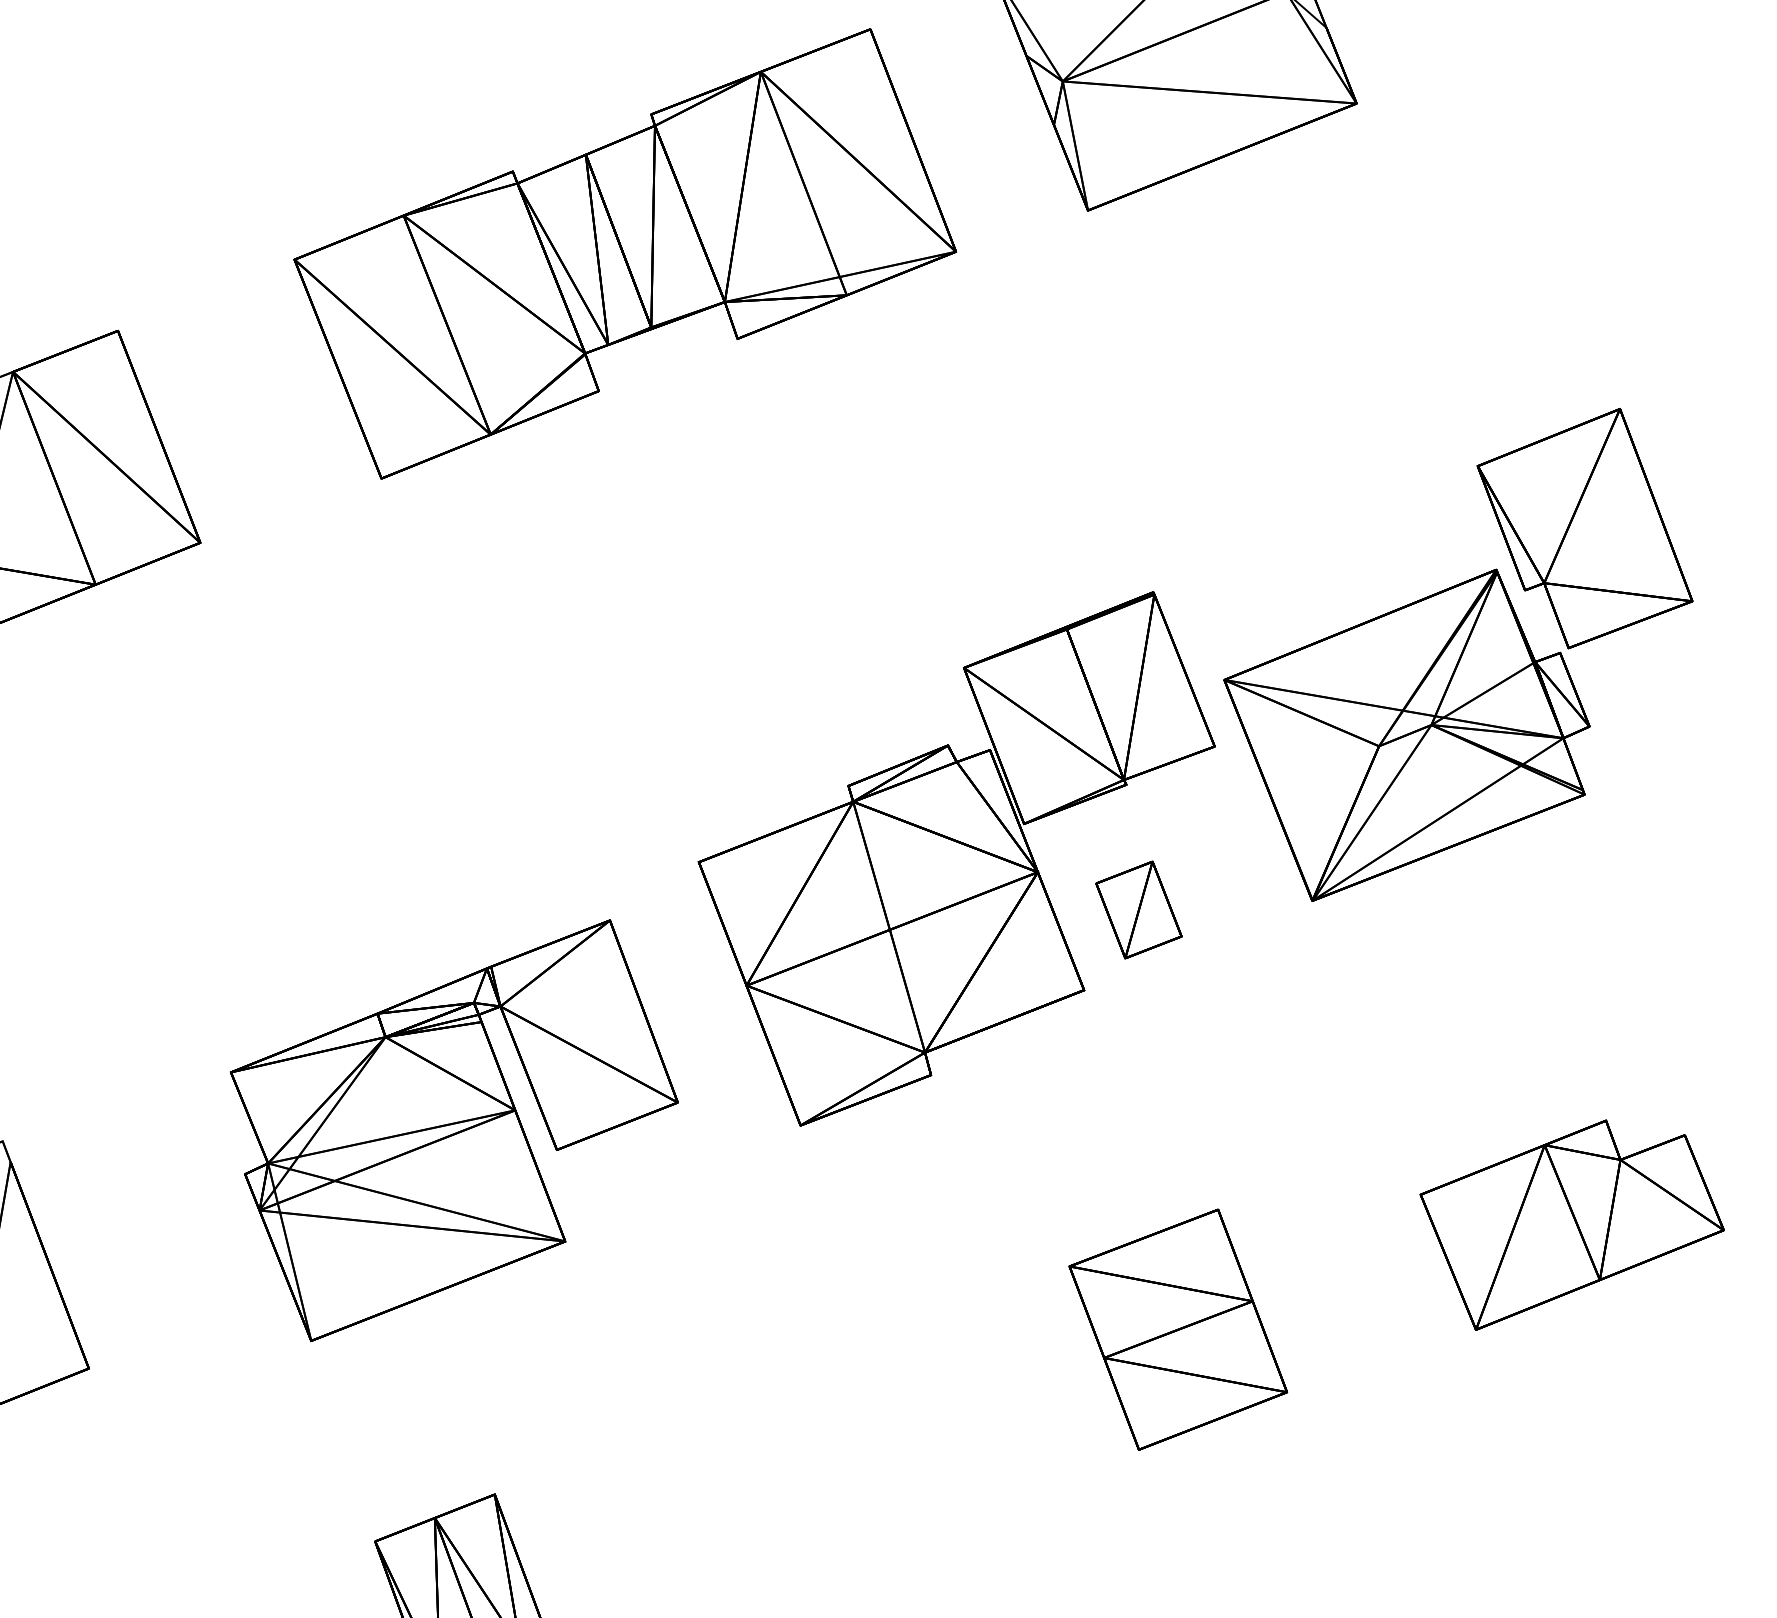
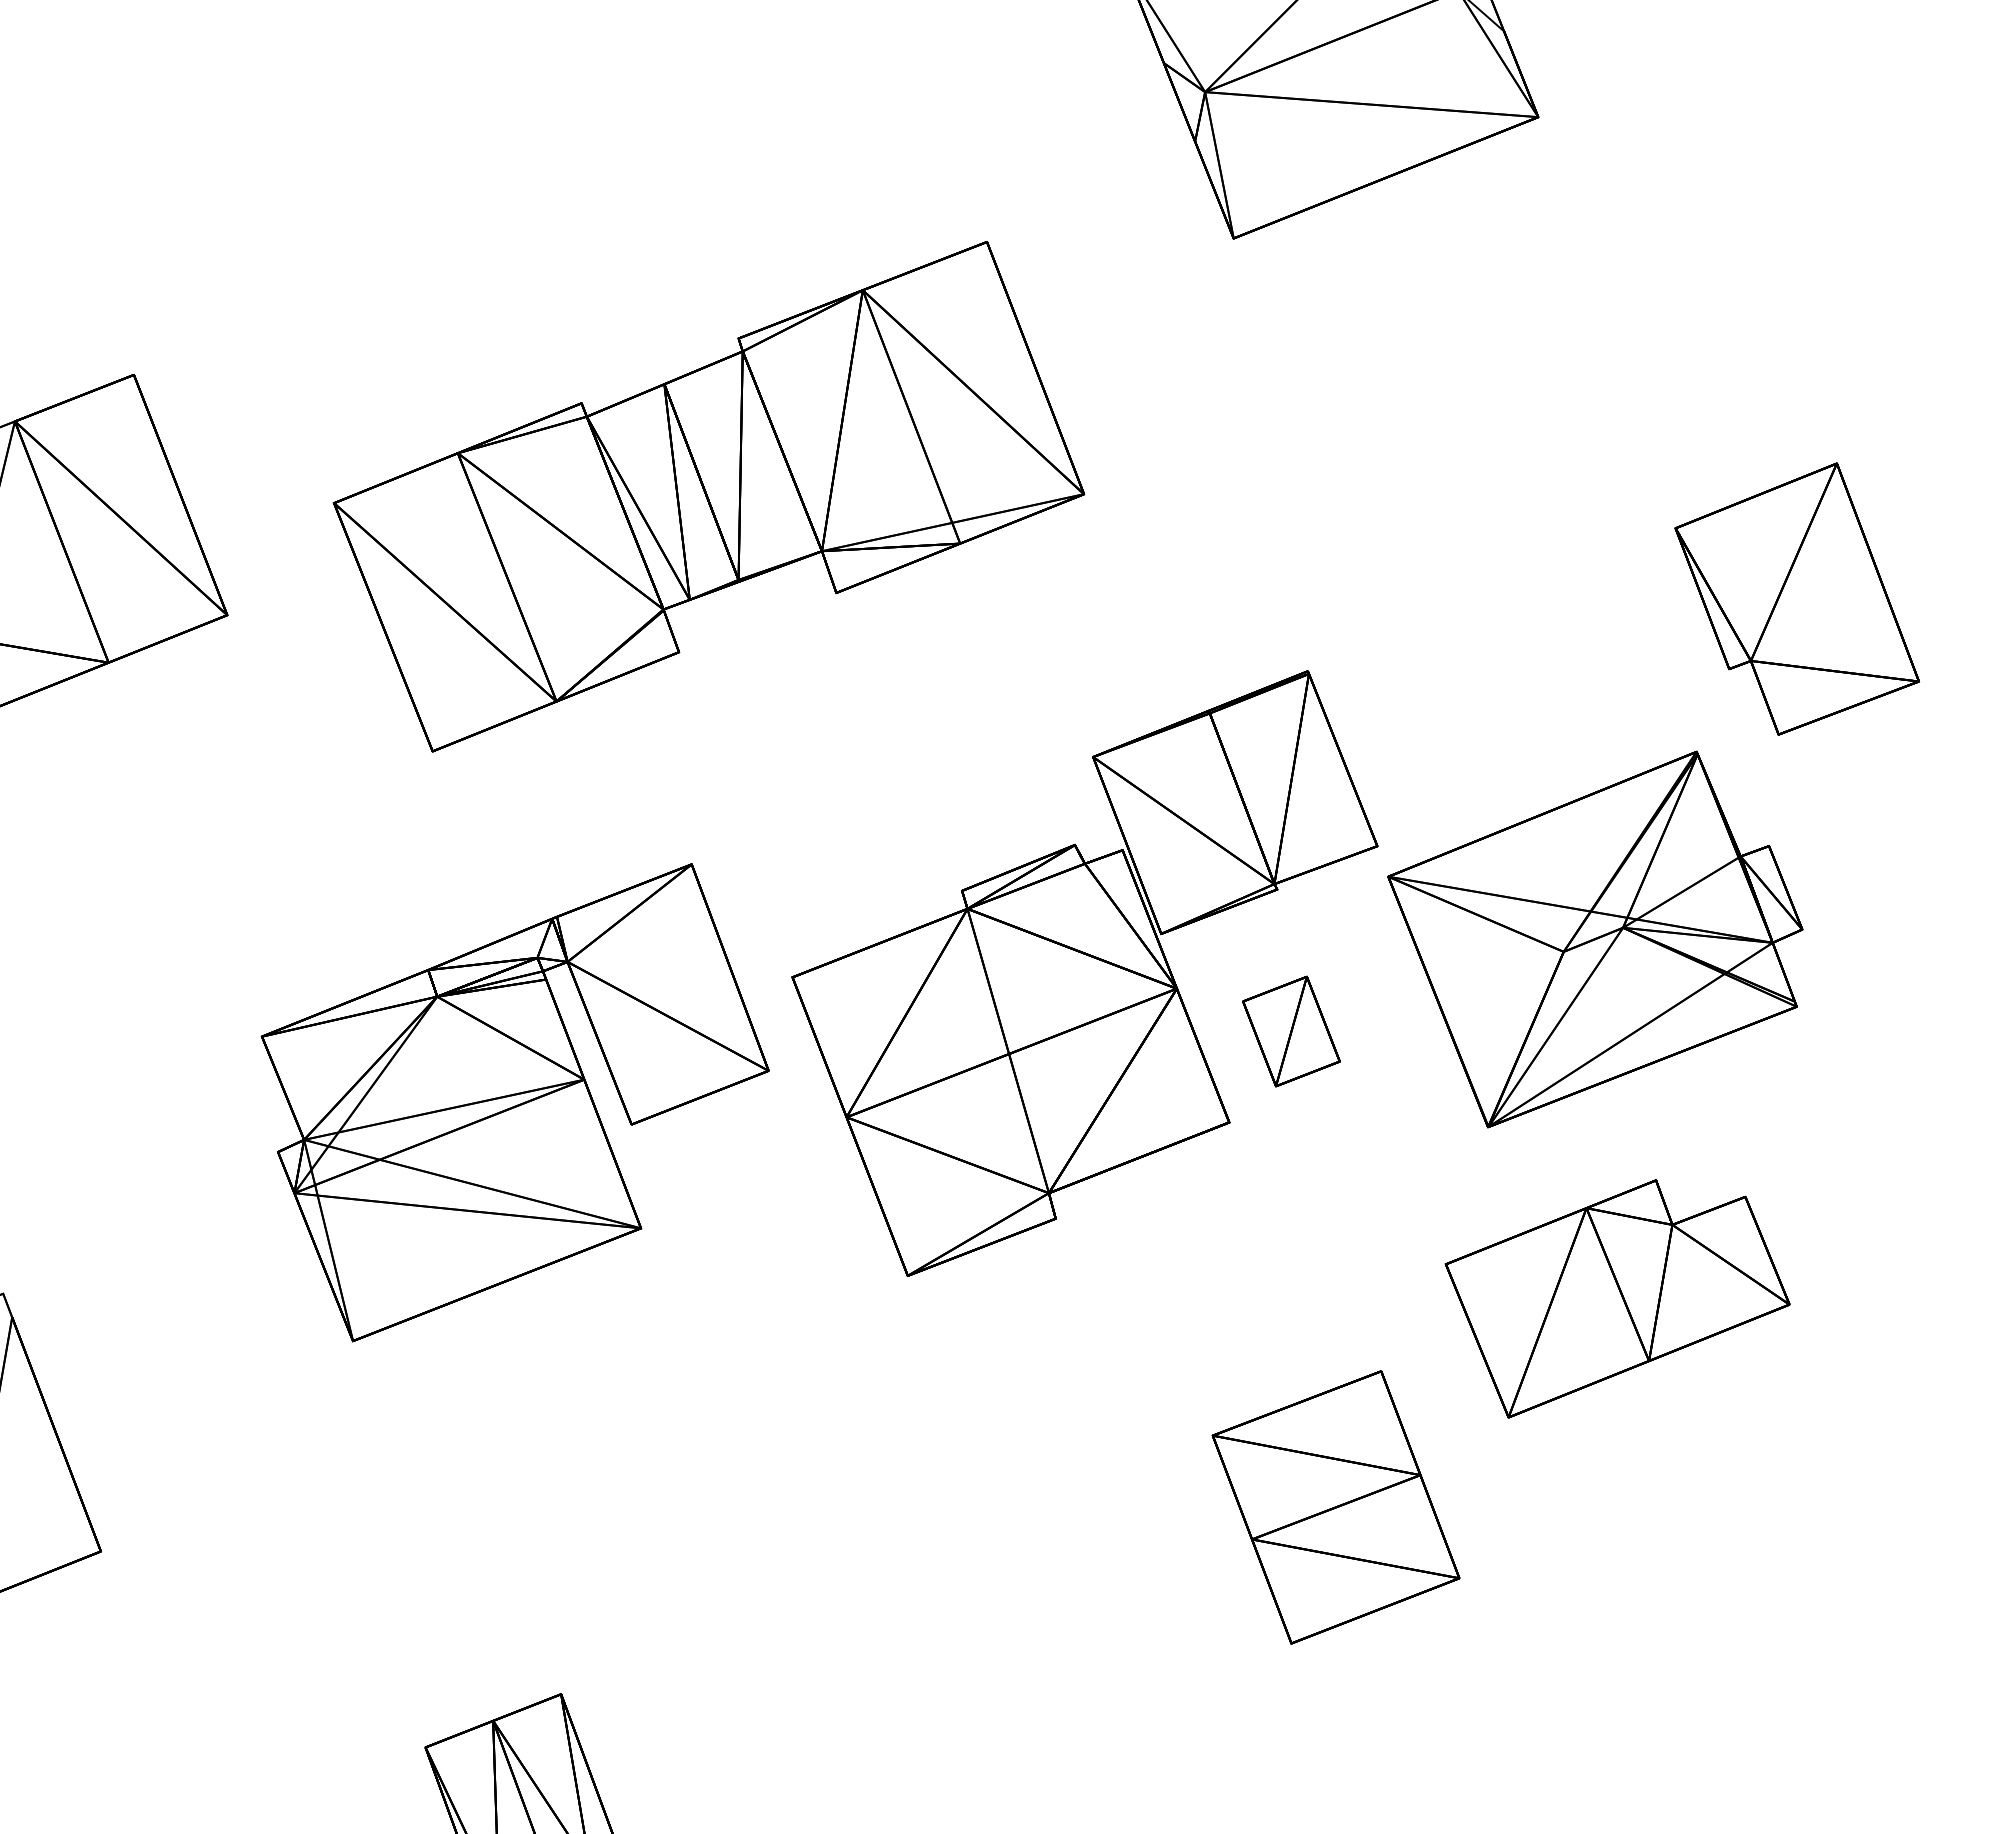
part: (624, 253) -> (708, 496), moved
part: (1407, 735) -> (1595, 939), moved
part: (453, 1130) -> (514, 1102), moved
part: (1572, 1224) -> (1617, 1298), moved

